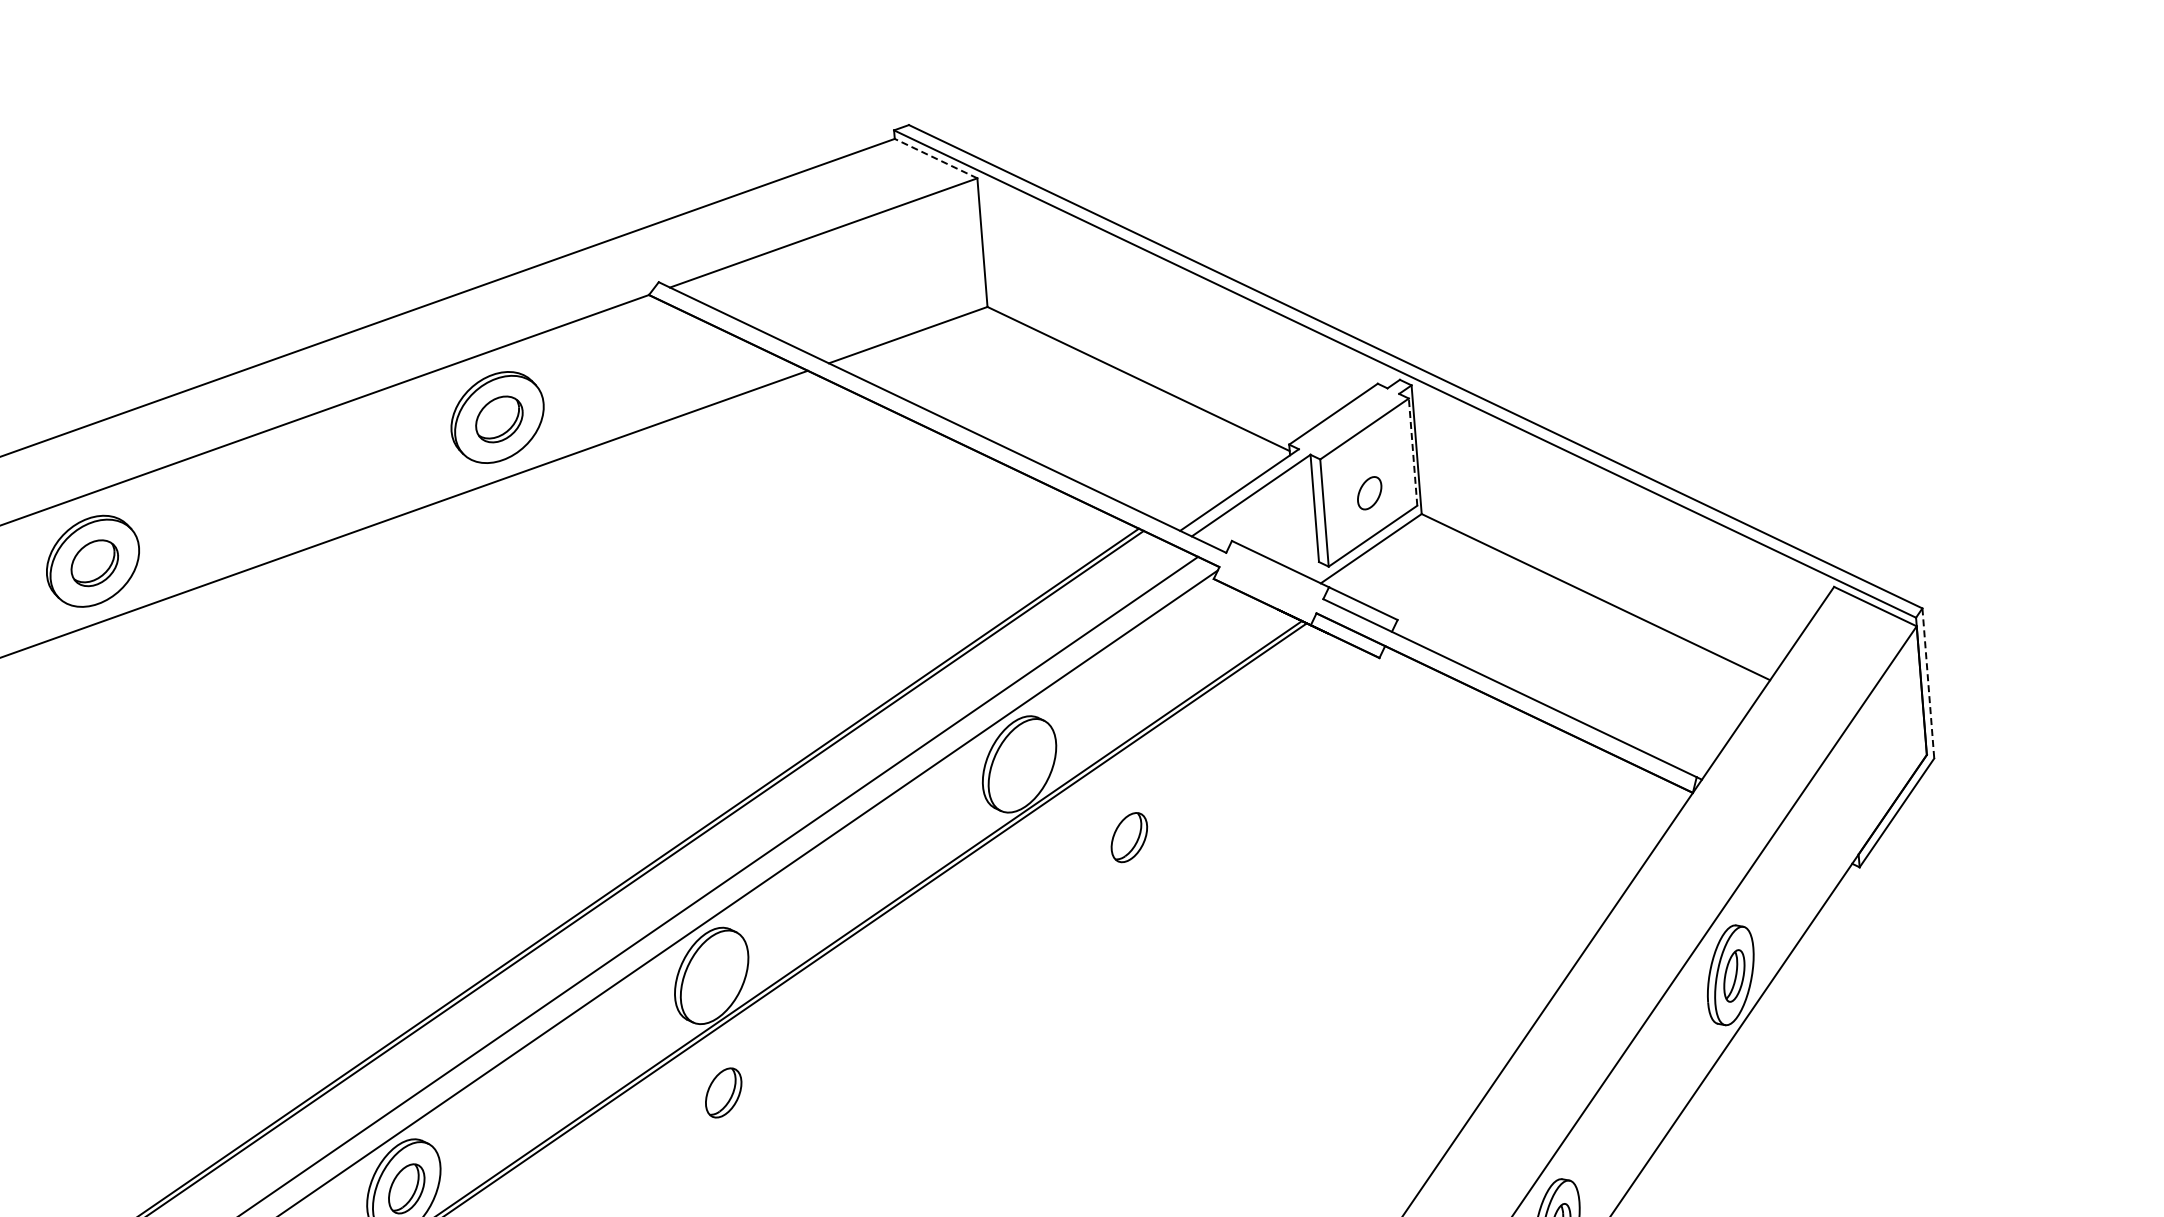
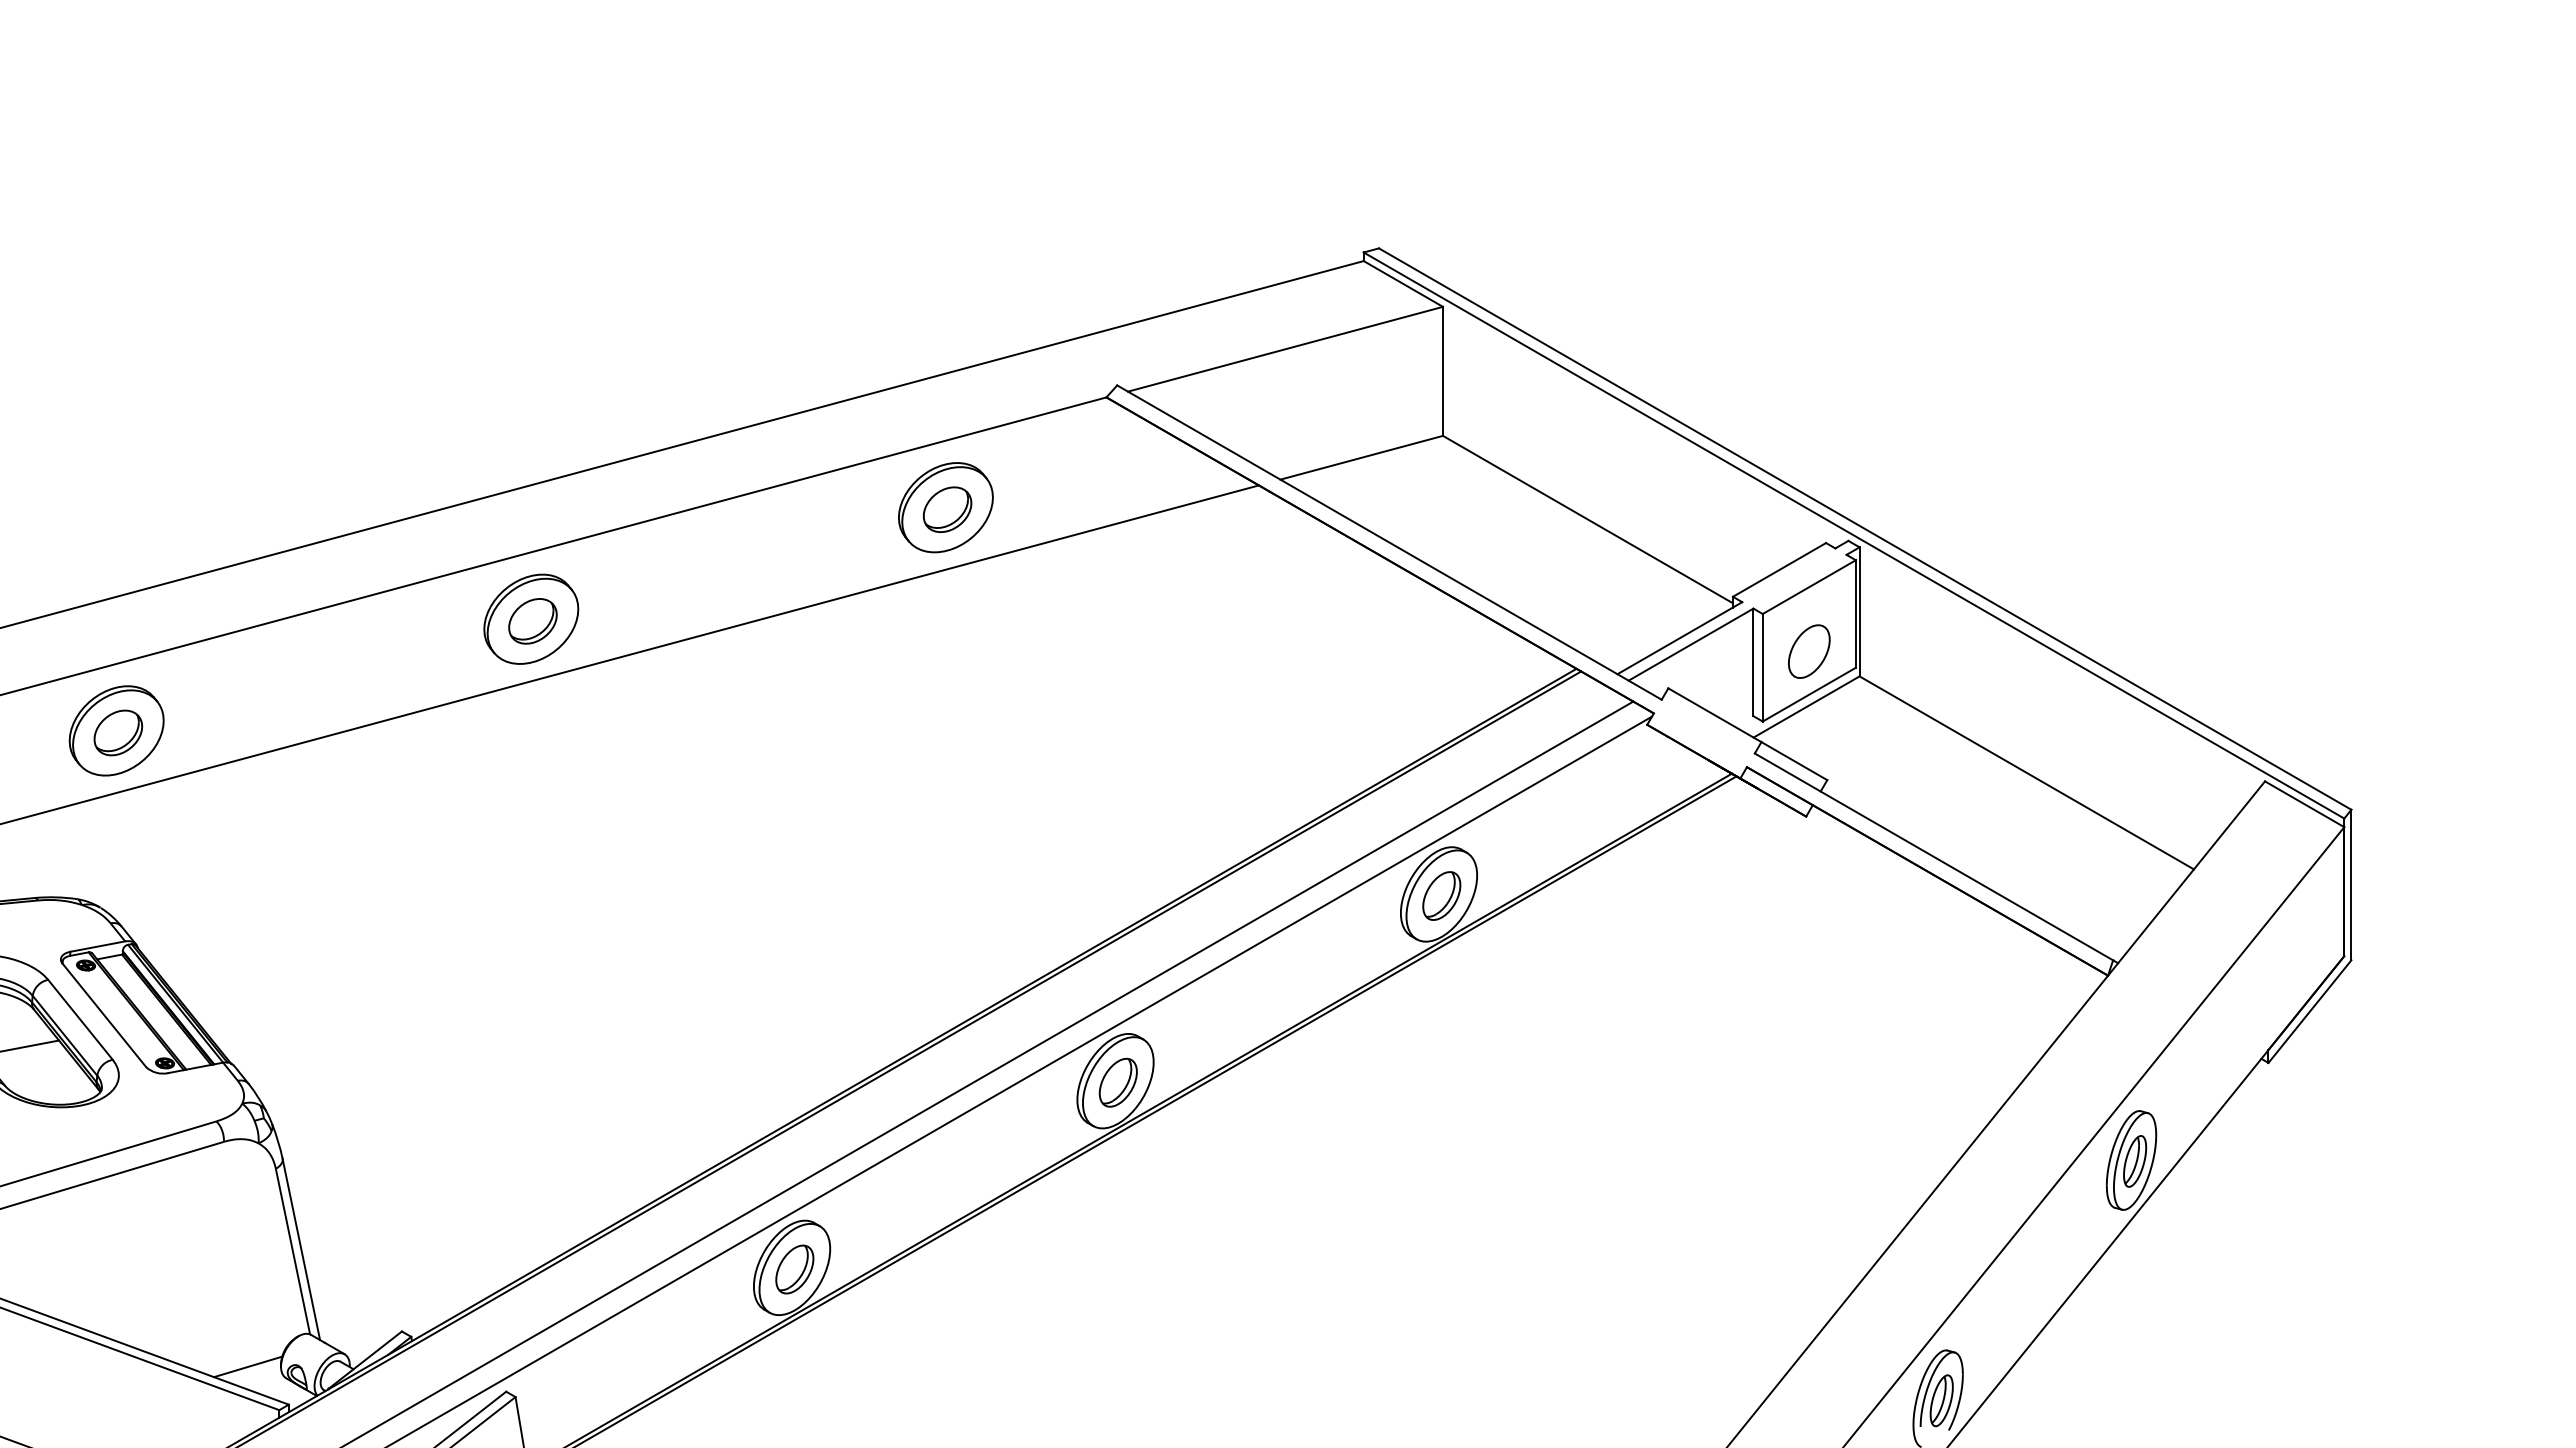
line: (936, 158) -> (1403, 283), dashed -> solid
line: (1412, 452) -> (1855, 614), dashed -> solid
part: (1369, 493) -> (1809, 651), size x1.67
line: (1928, 683) -> (2351, 885), dashed -> solid
part: (1129, 837) -> (1441, 895), moved
part: (722, 1092) -> (1117, 1082), moved

